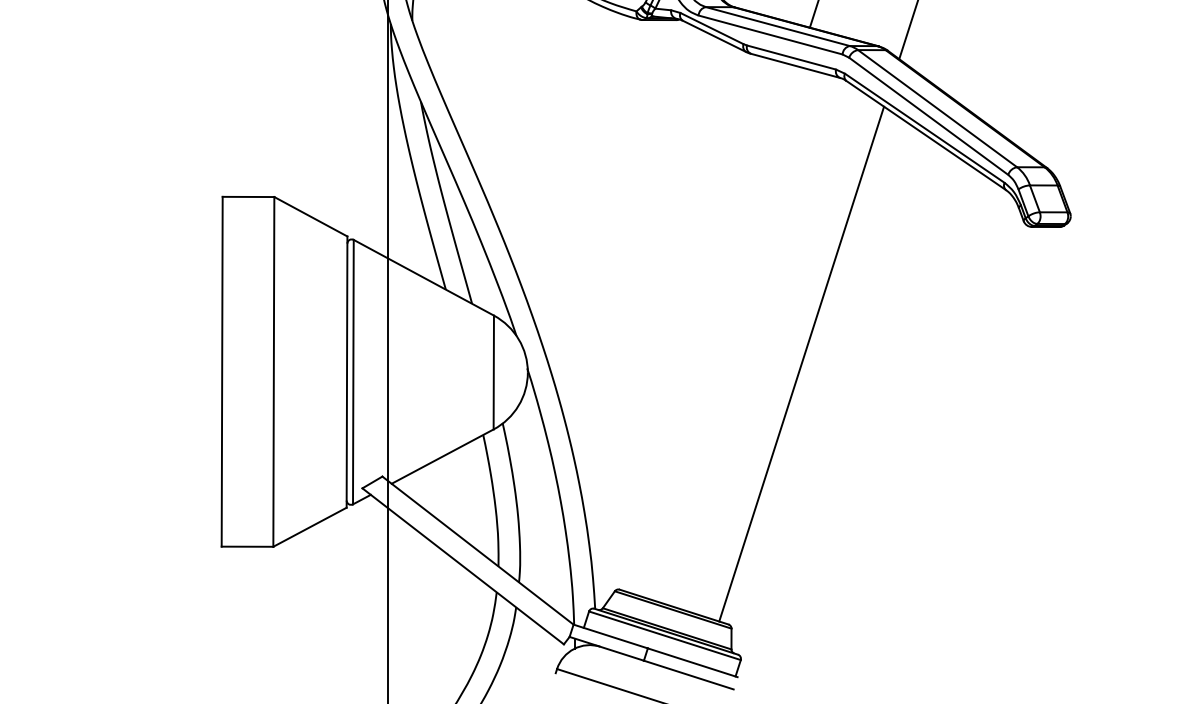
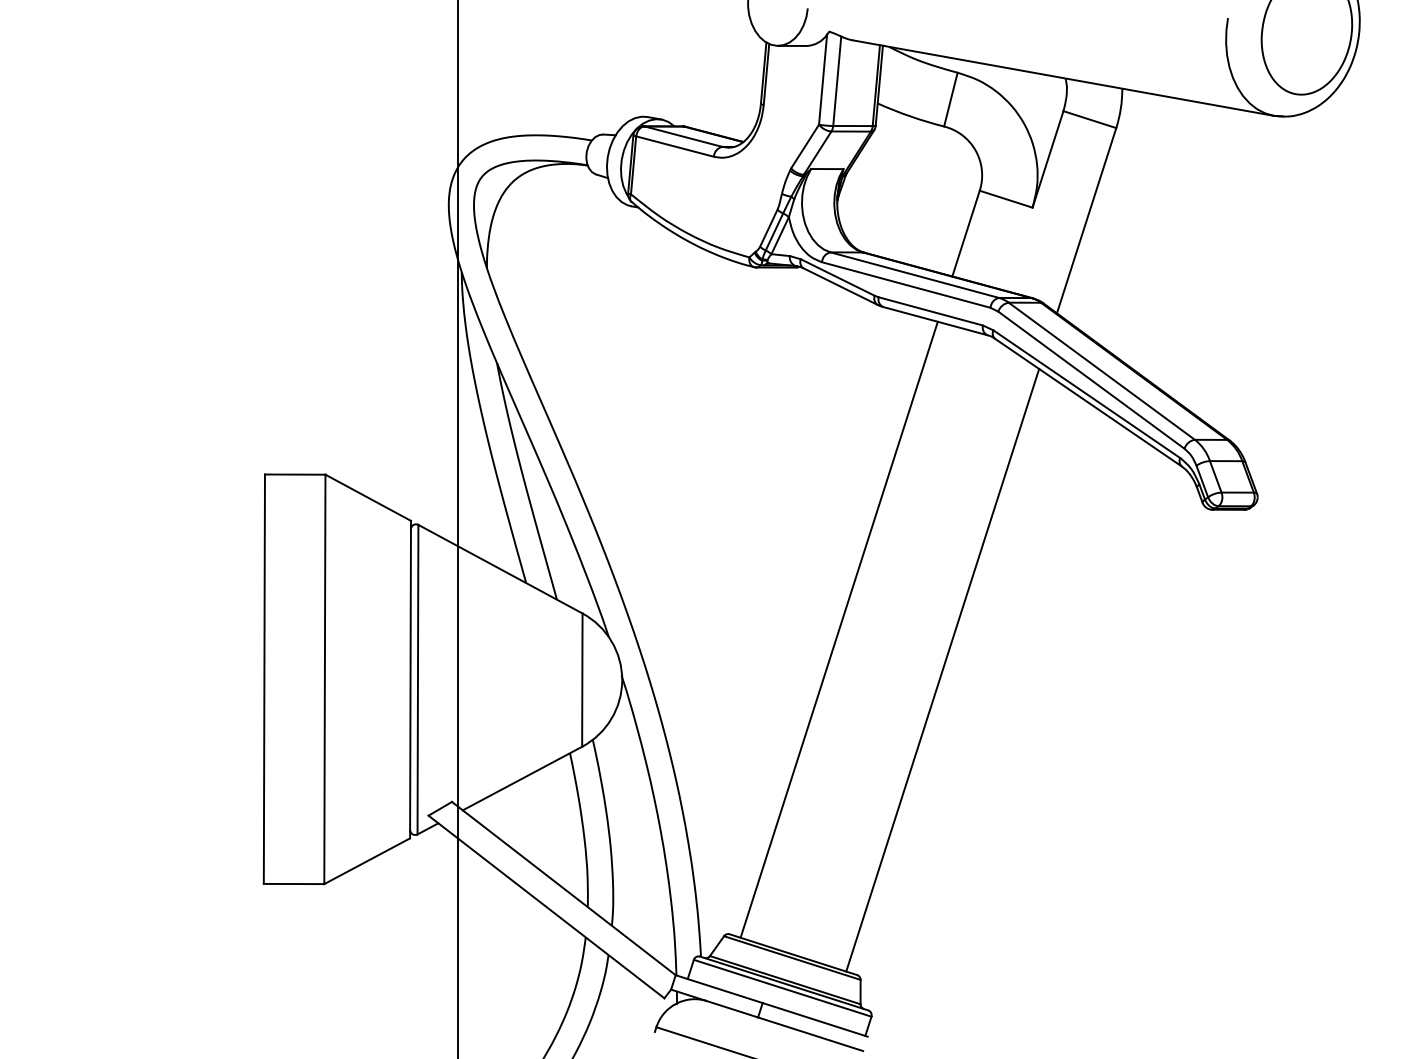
line: (712, 329) -> (838, 629), added

